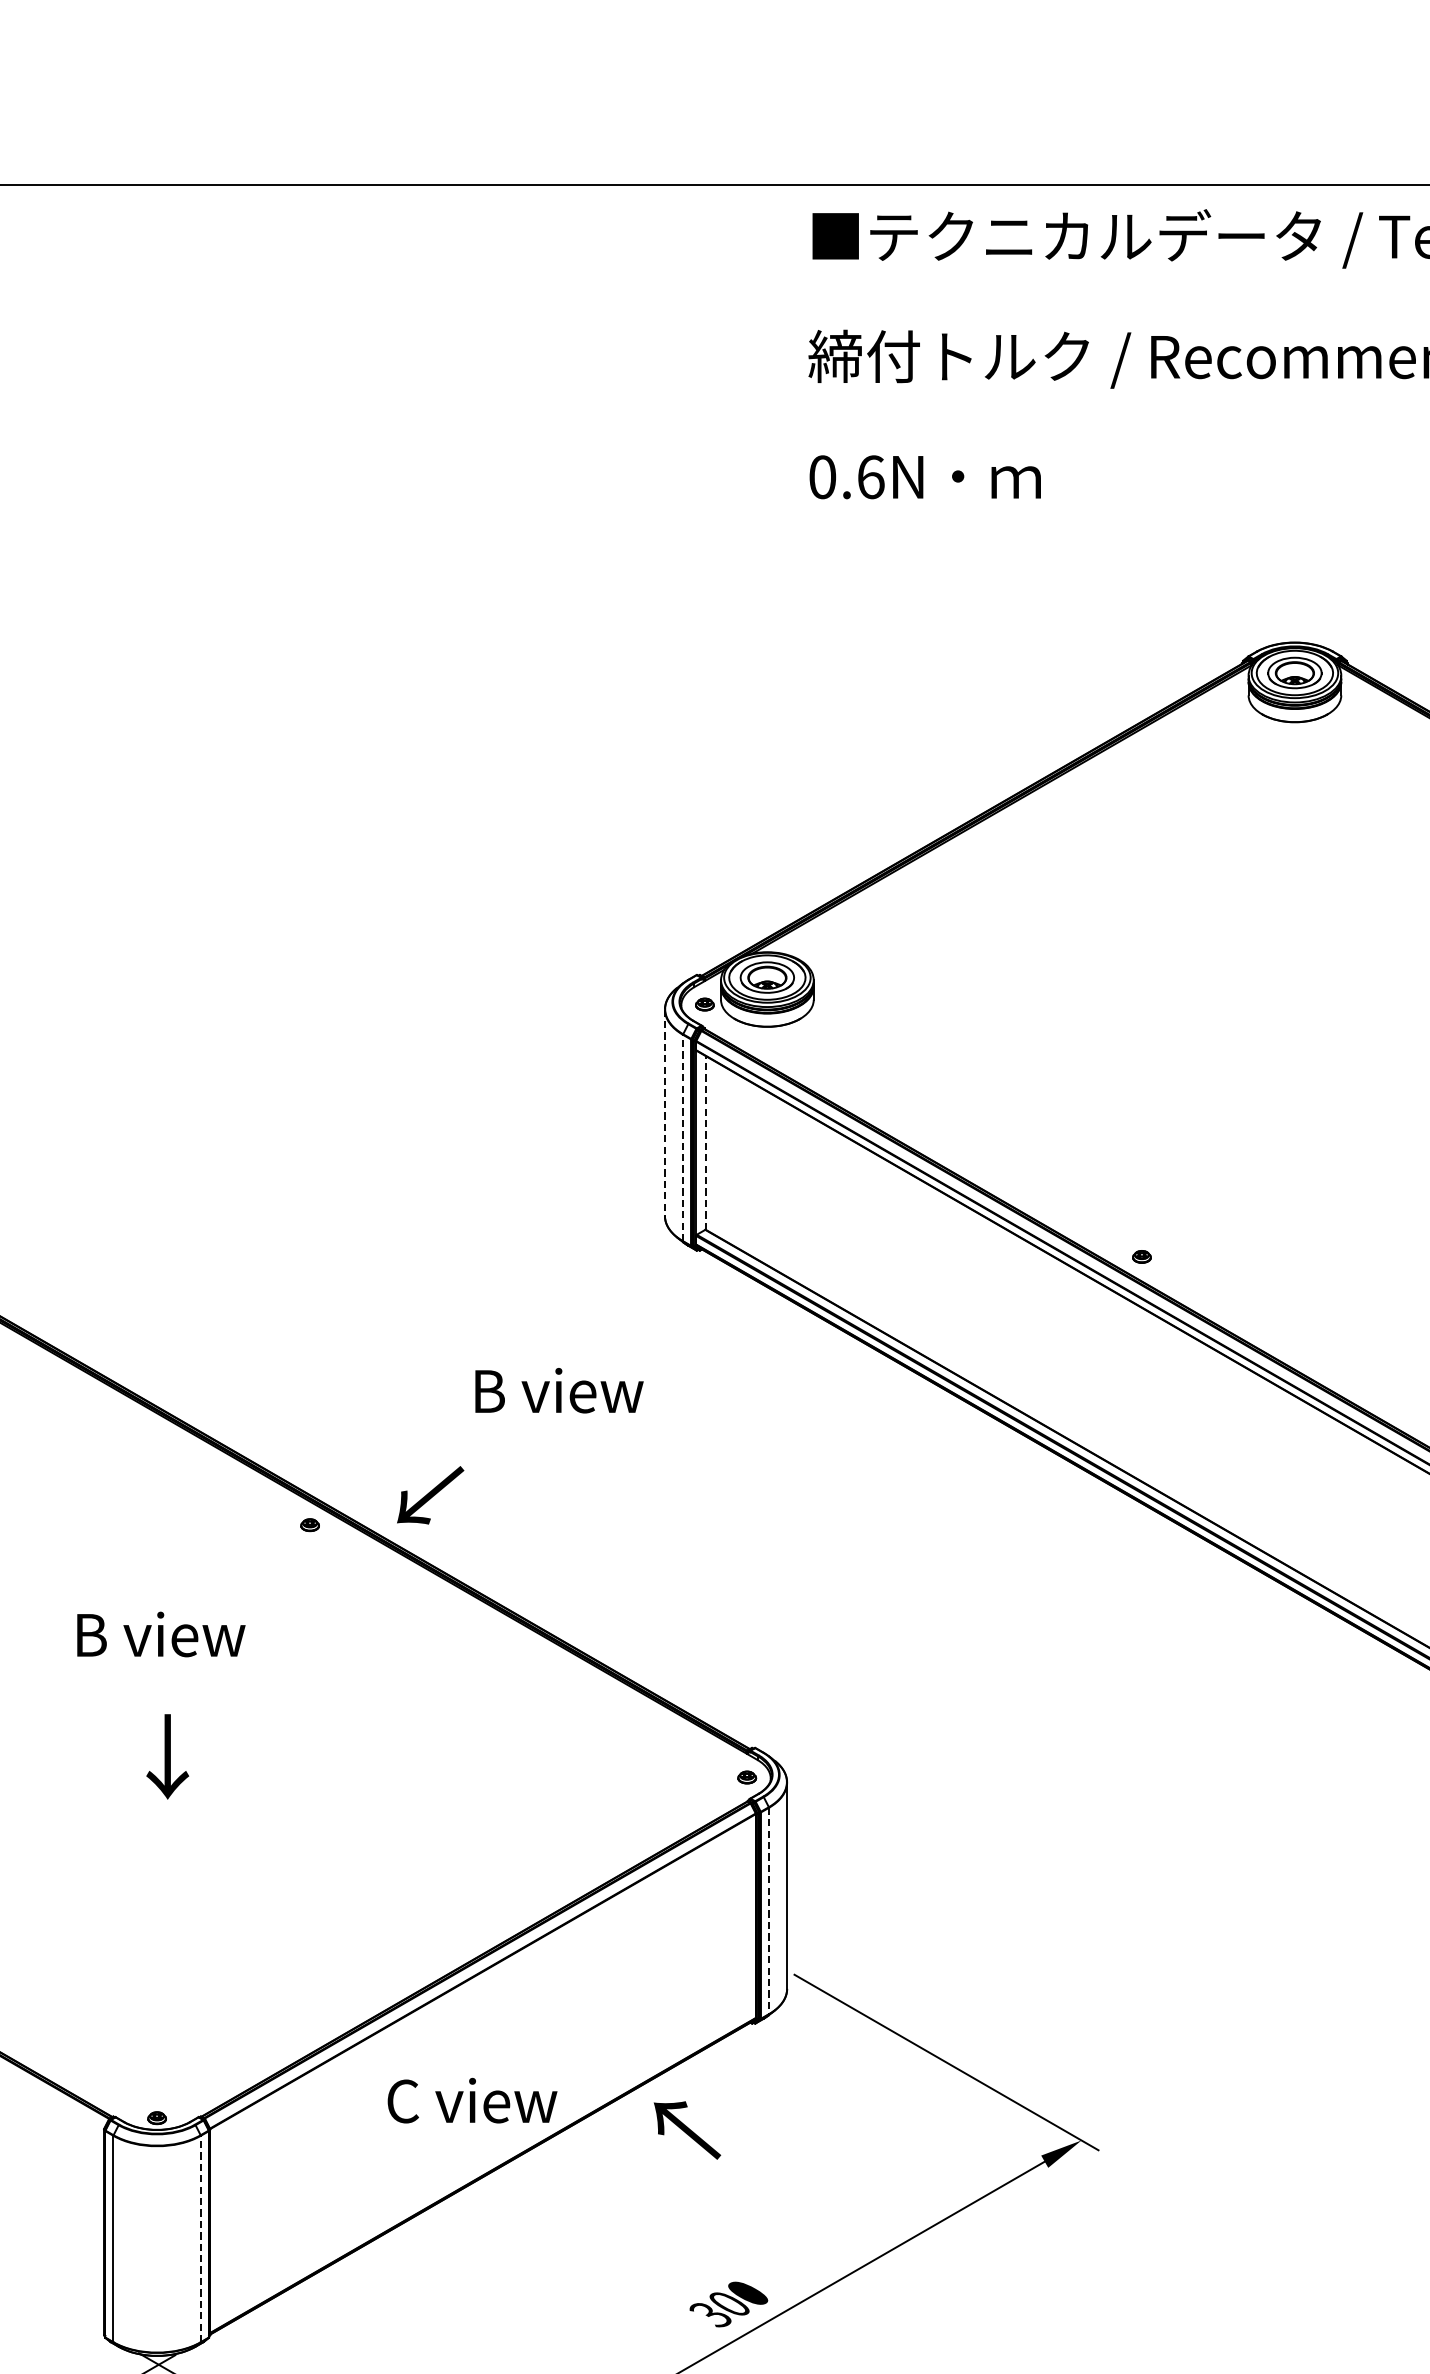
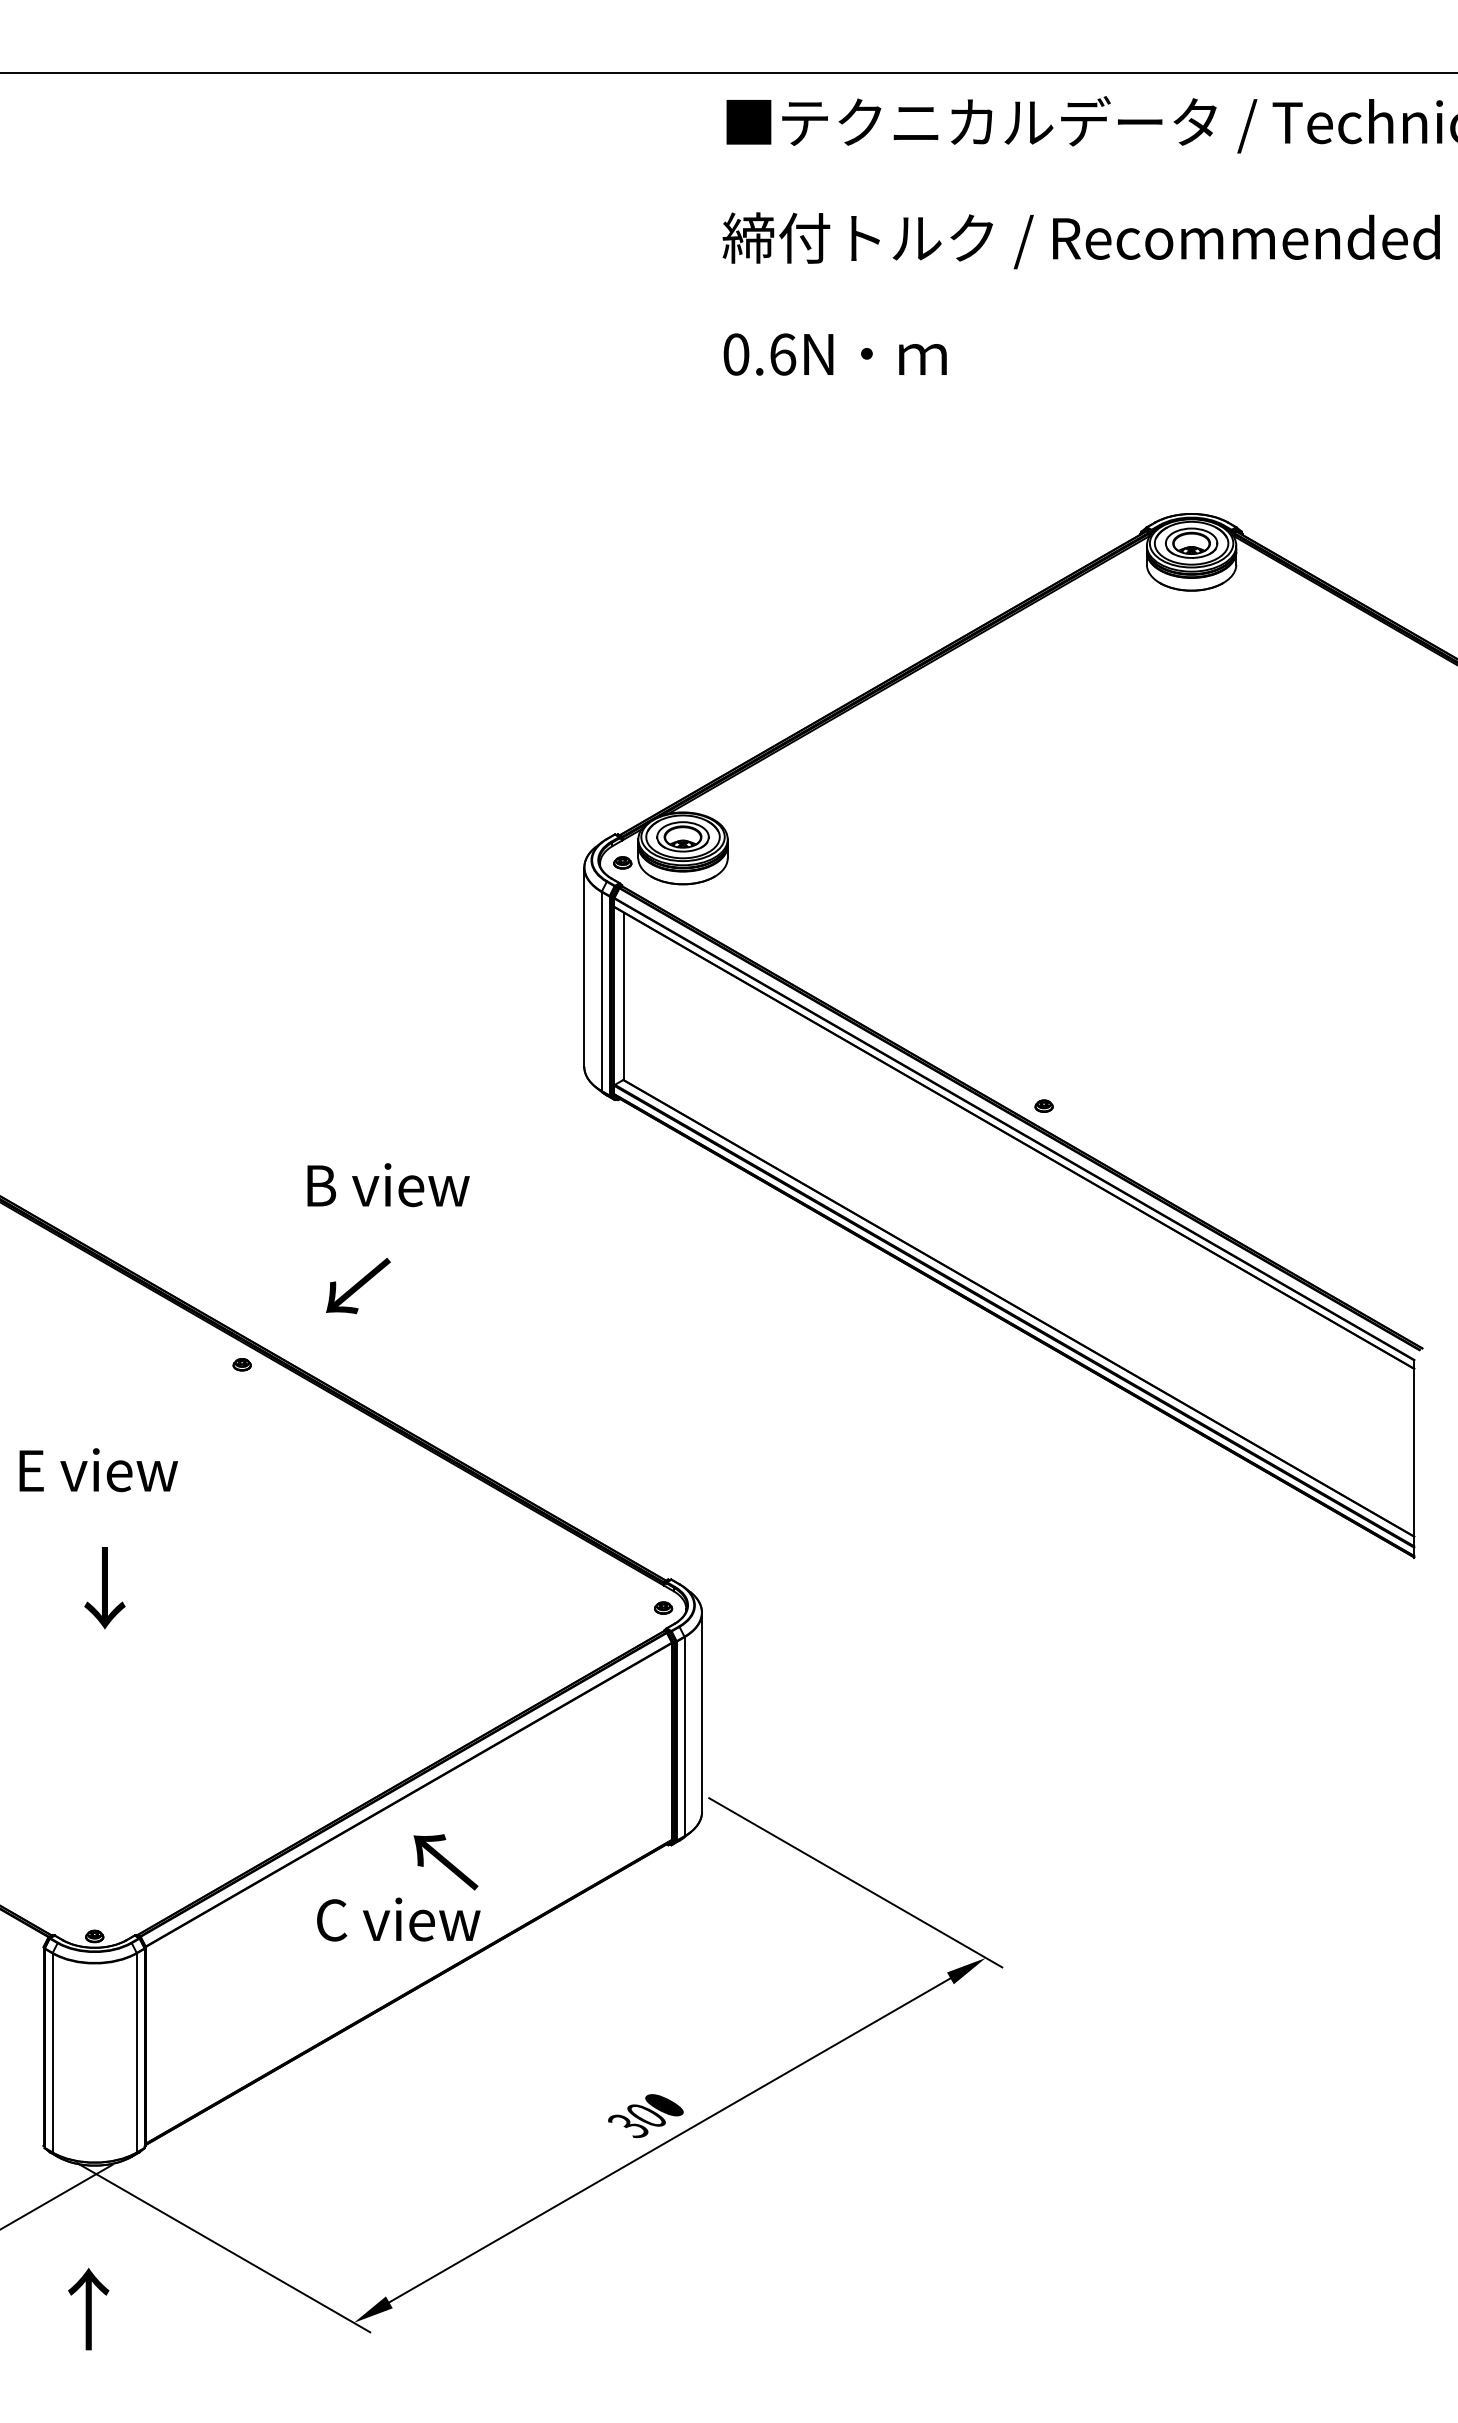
line: (665, 1113) -> (584, 967), dashed -> solid
line: (682, 1137) -> (601, 991), dashed -> solid
line: (705, 1143) -> (623, 996), dashed -> solid
text: (559, 1391) -> (388, 1185), moved
text: (430, 1494) -> (358, 1285), moved
text: (161, 1634) -> (98, 1470), B view -> E view
line: (768, 1911) -> (684, 1737), dashed -> solid
text: (686, 2130) -> (445, 1862), moved
line: (200, 2238) -> (136, 2052), dashed -> solid

